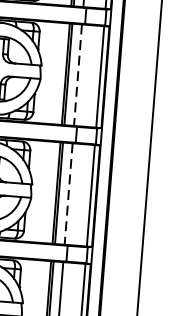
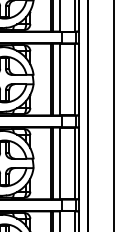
line: (77, 75) -> (59, 79), dashed -> solid
line: (68, 194) -> (59, 163), dashed -> solid

